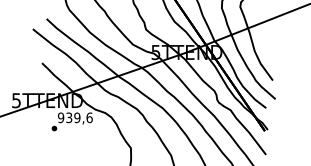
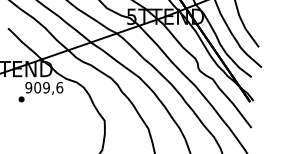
text: (69, 117) -> (37, 87), 939,6 -> 909,6

